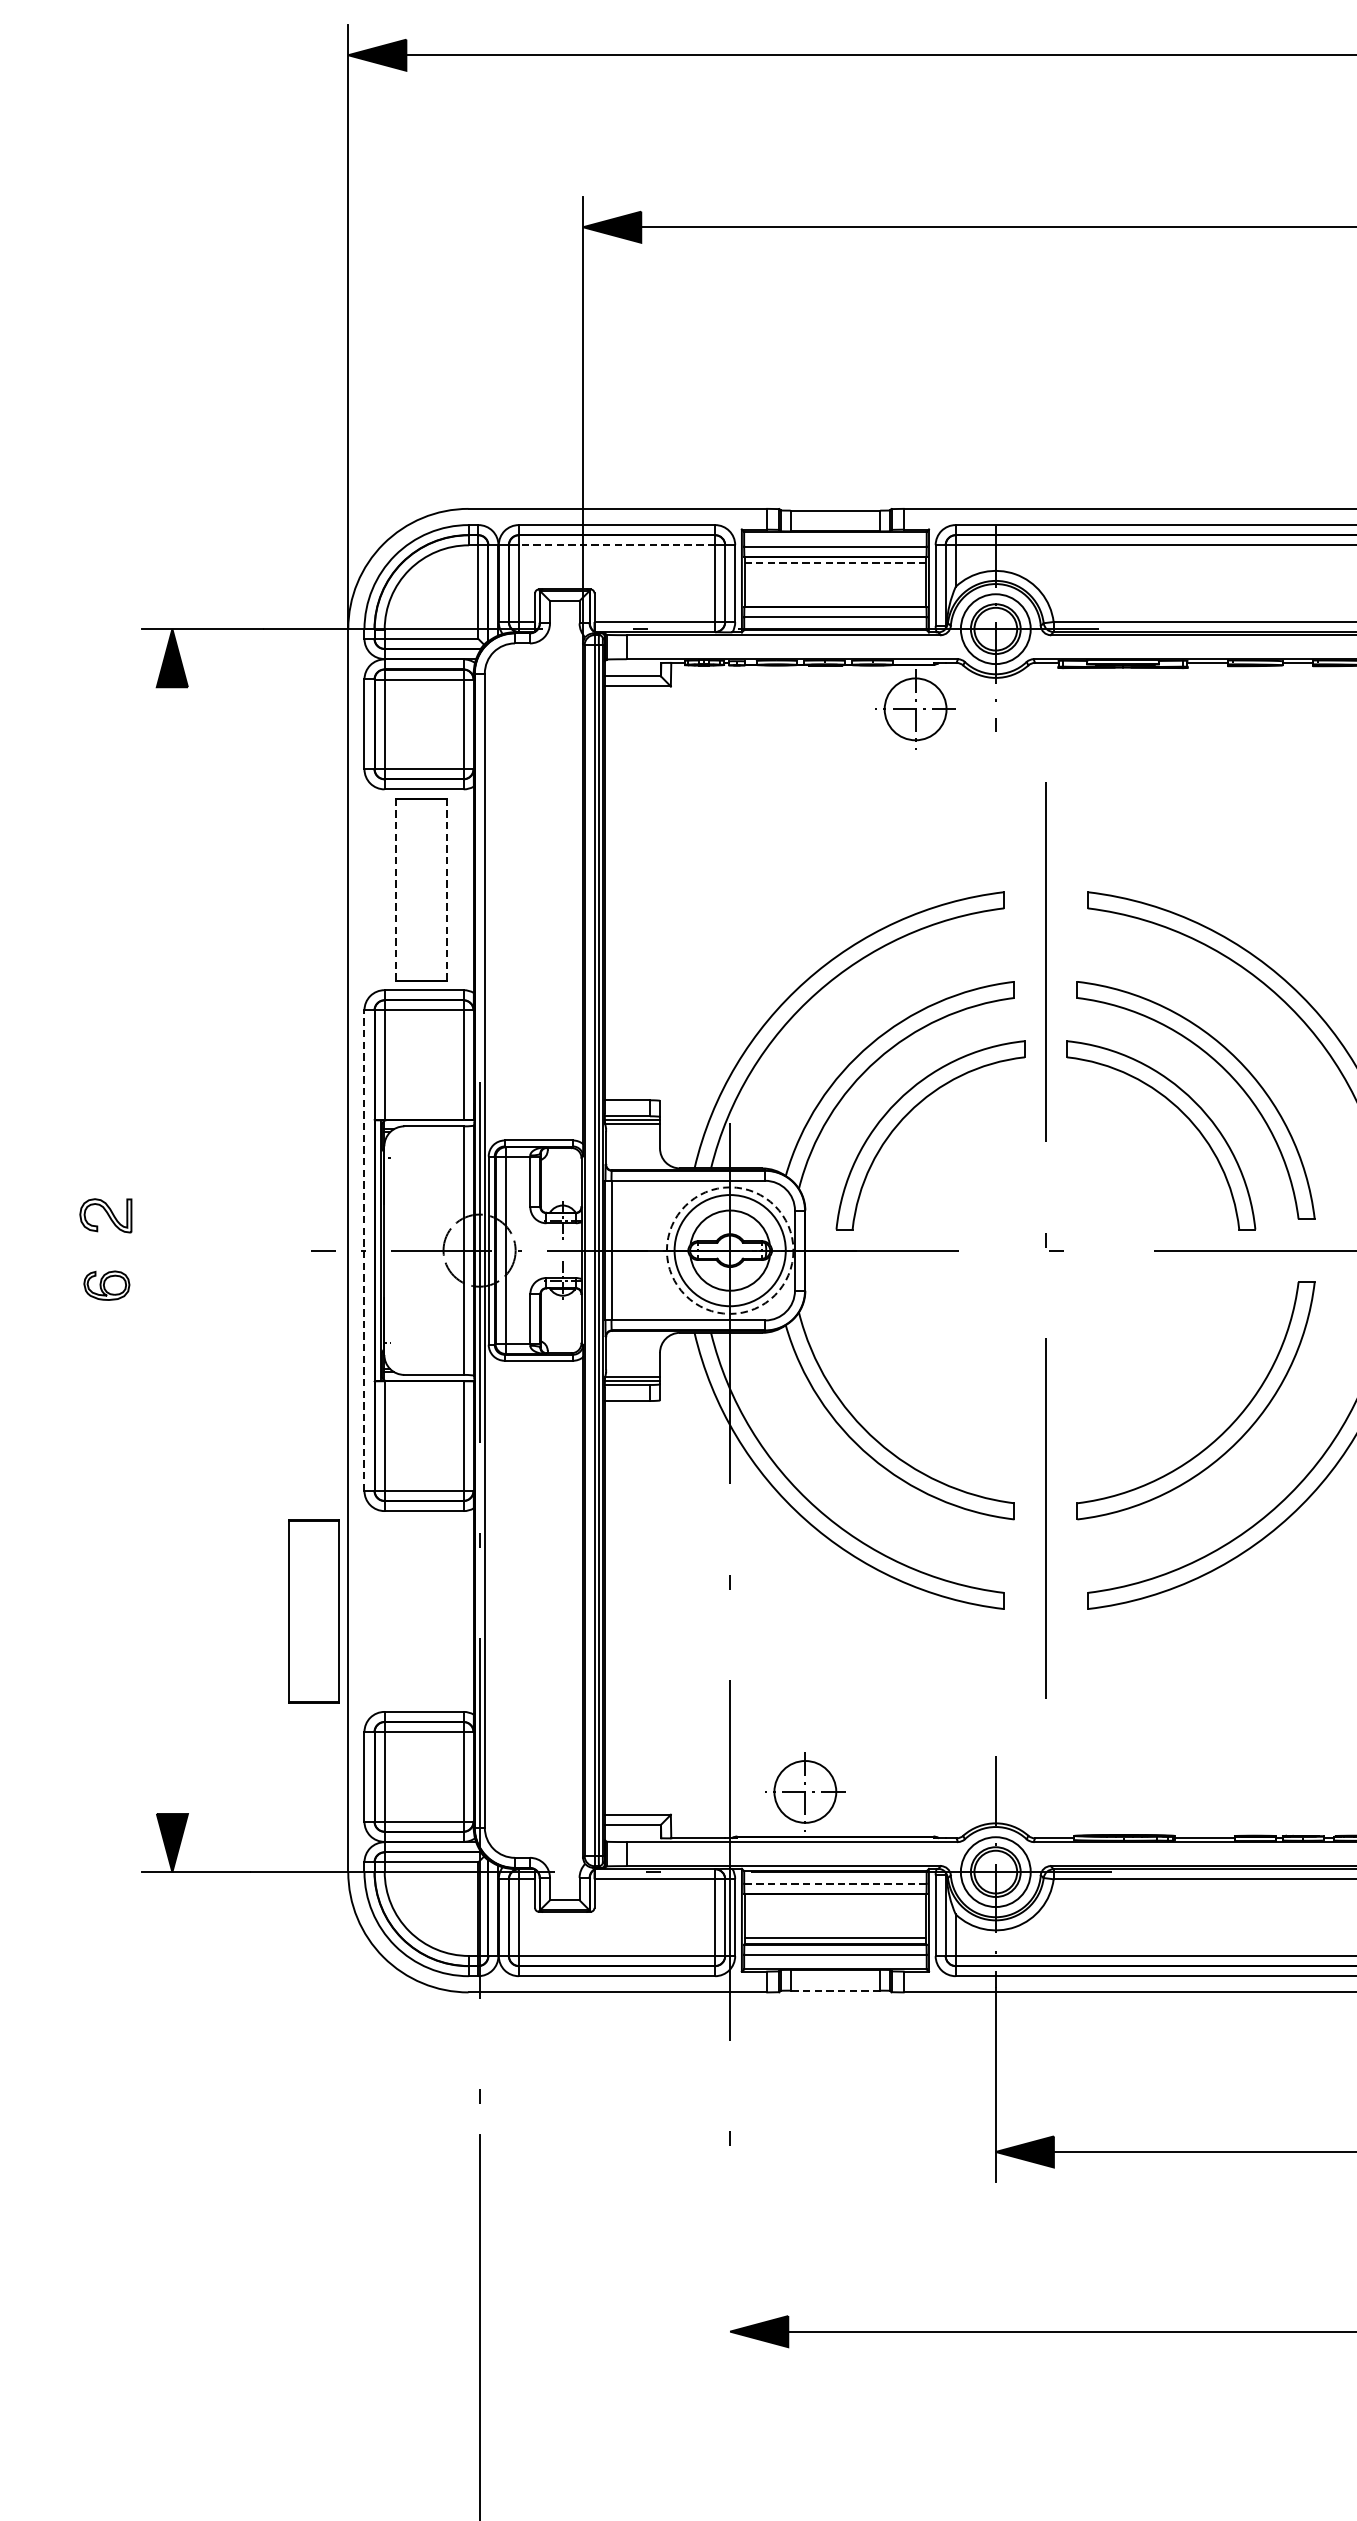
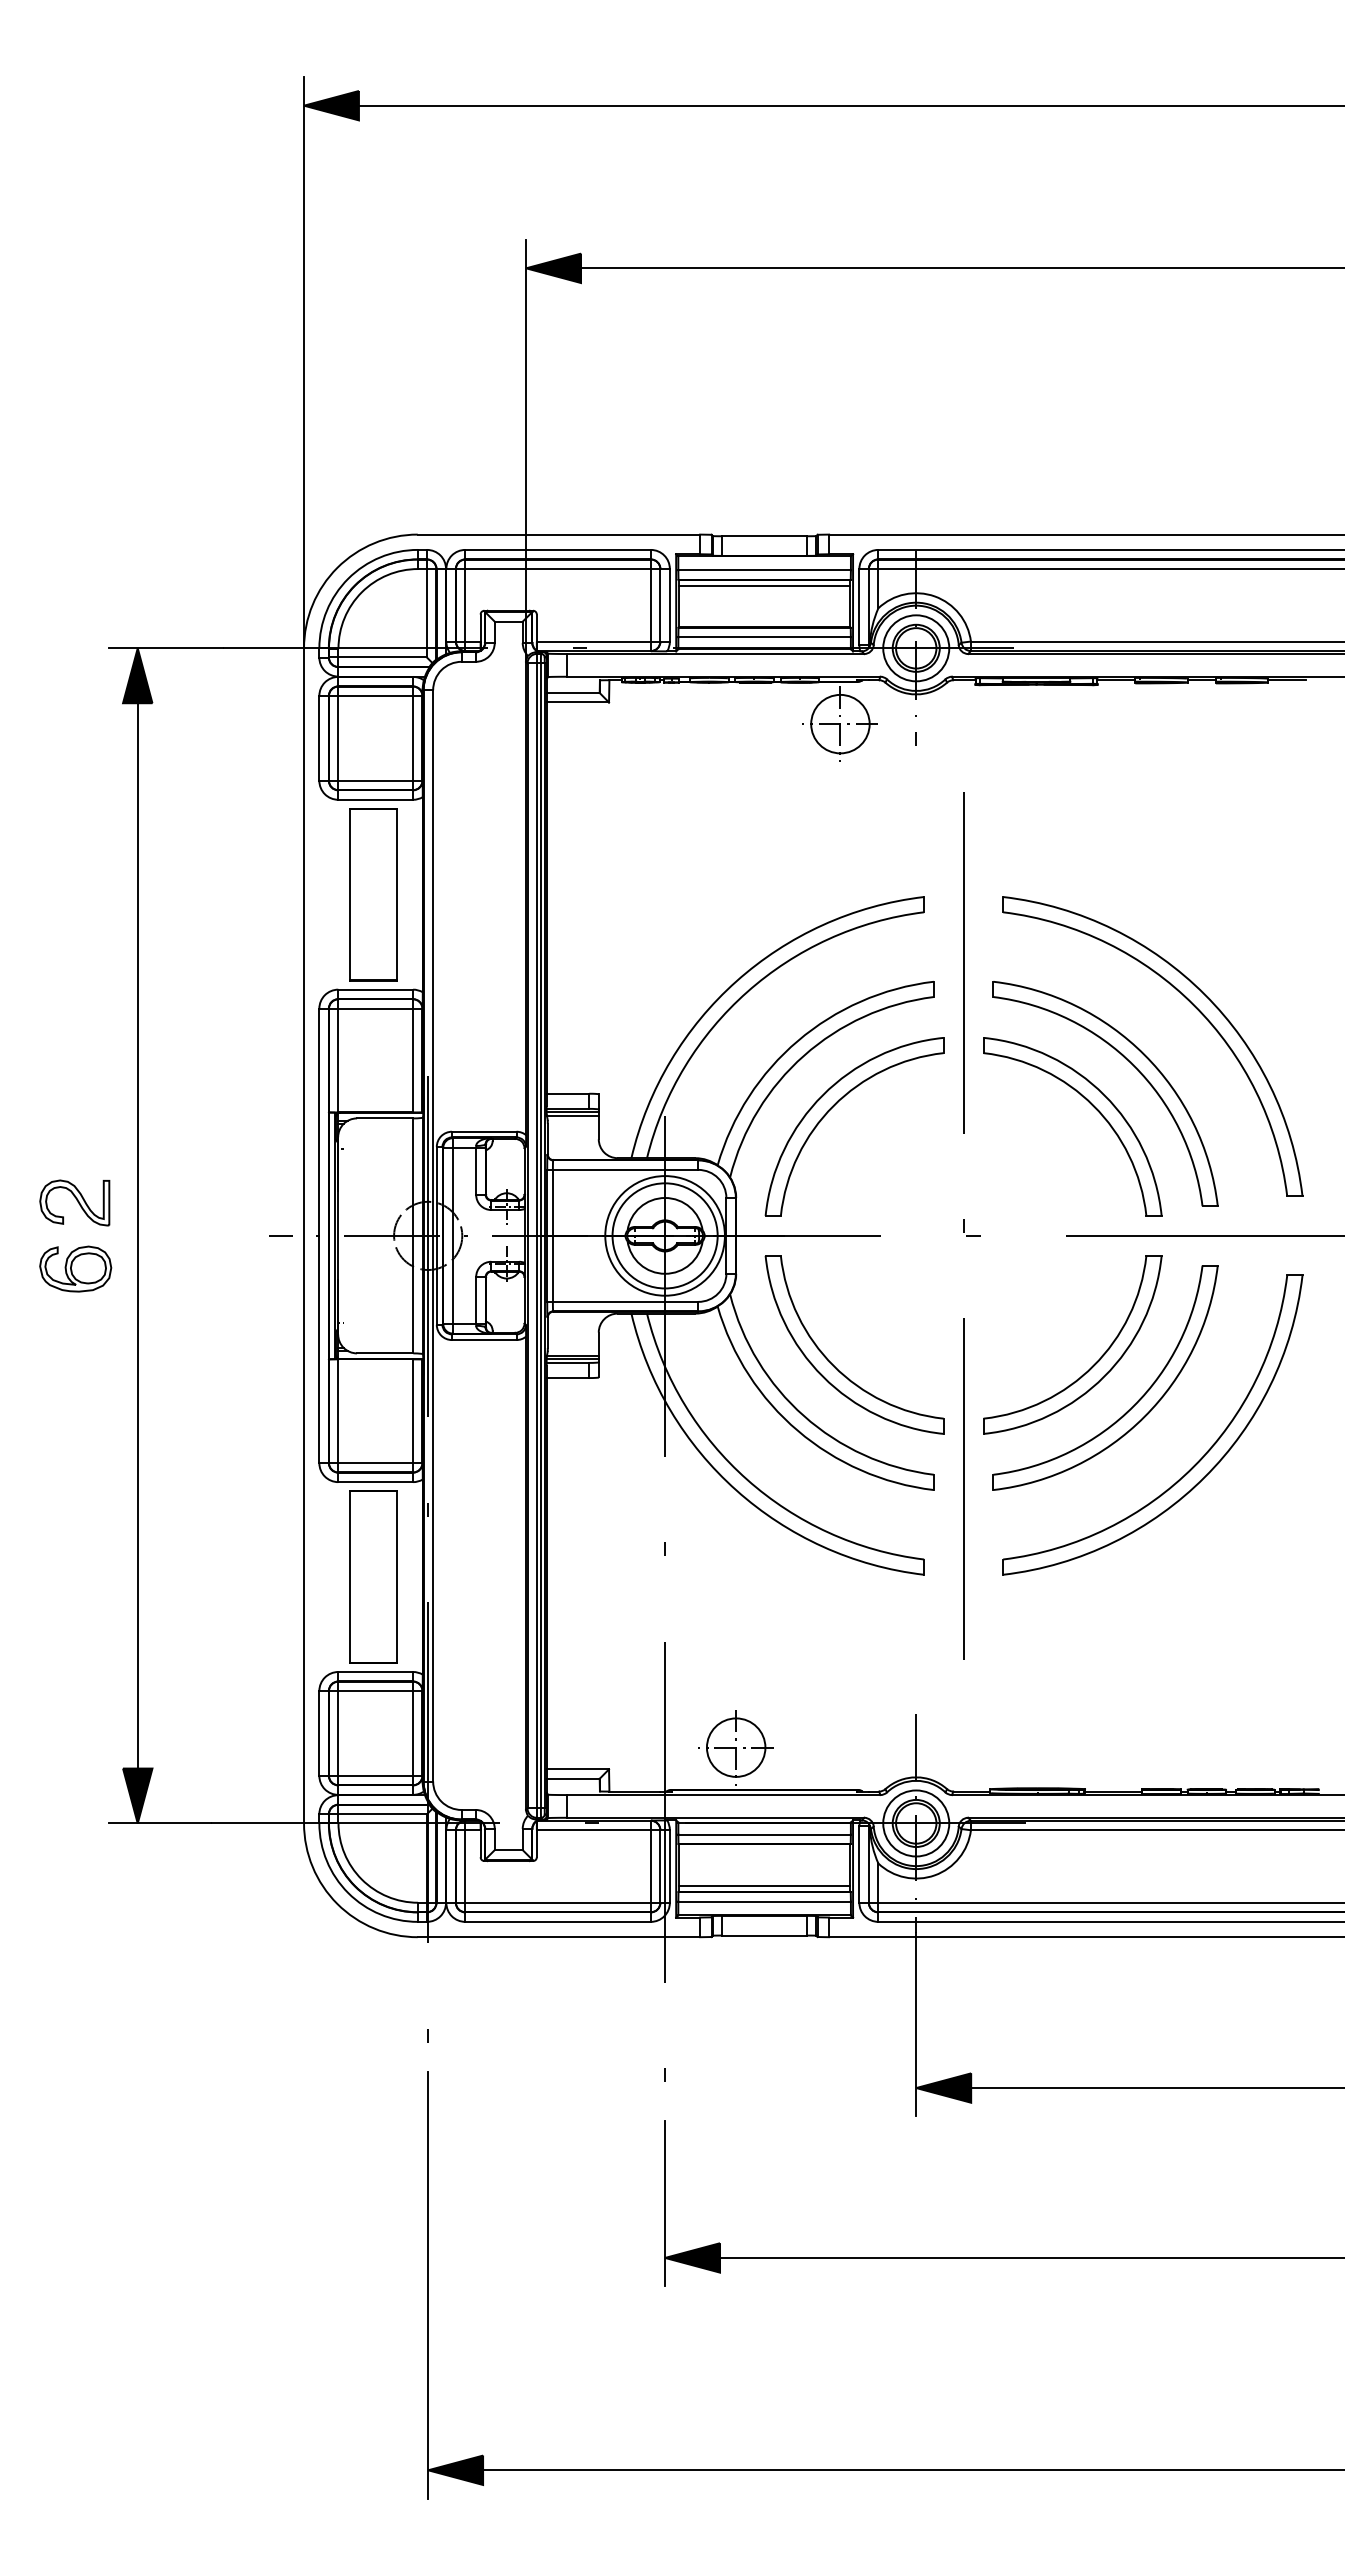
line: (617, 545) -> (558, 569), dashed -> solid
line: (835, 563) -> (764, 586), dashed -> solid
line: (396, 890) -> (349, 895), dashed -> solid
line: (446, 890) -> (396, 895), dashed -> solid
part: (105, 1215) -> (74, 1202), size x1.43
line: (172, 1250) -> (137, 1235), added
line: (364, 1250) -> (319, 1235), dashed -> solid
circle: (729, 1250) -> (664, 1235), dashed -> solid
part: (106, 1285) -> (75, 1268), size x1.67
part: (908, 1386) -> (833, 1364), added
part: (1183, 1386) -> (1093, 1364), added
part: (313, 1610) -> (373, 1576), moved
line: (835, 1883) -> (764, 1834), dashed -> solid
line: (835, 1990) -> (764, 1935), dashed -> solid
line: (730, 2274) -> (665, 2203), added

